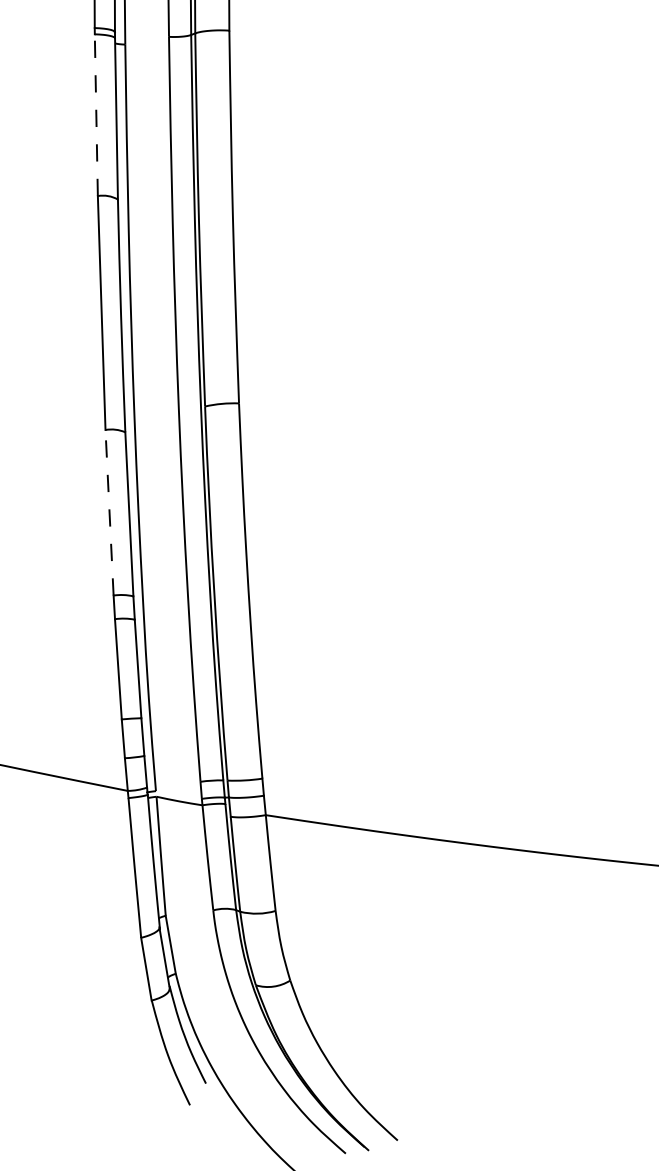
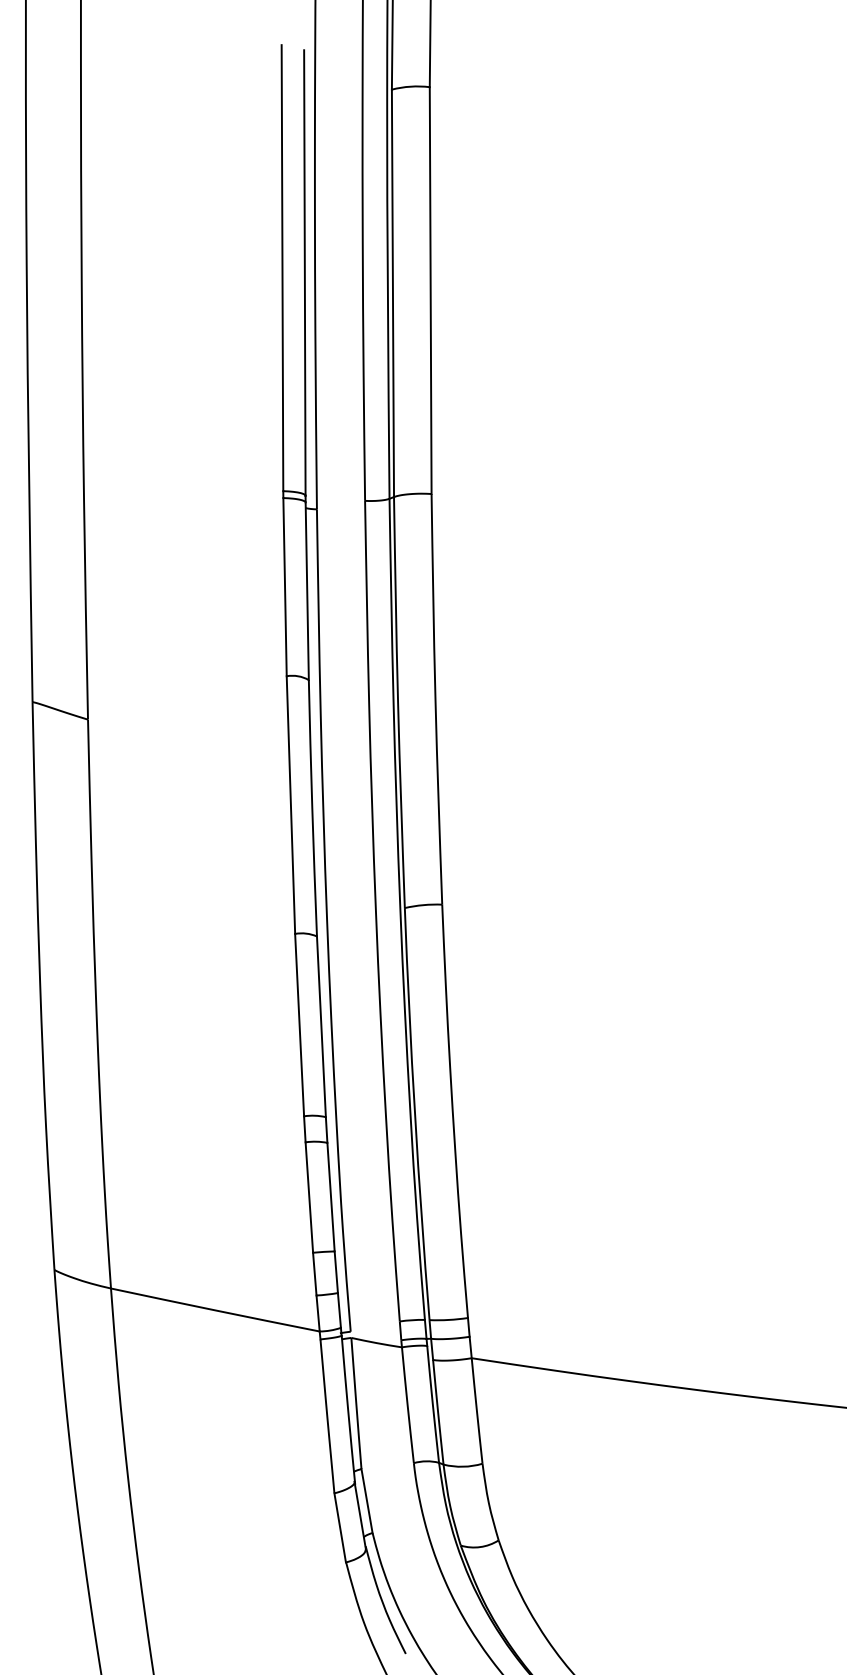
line: (96, 114) -> (285, 586), dashed -> solid
line: (109, 512) -> (299, 1024), dashed -> solid

